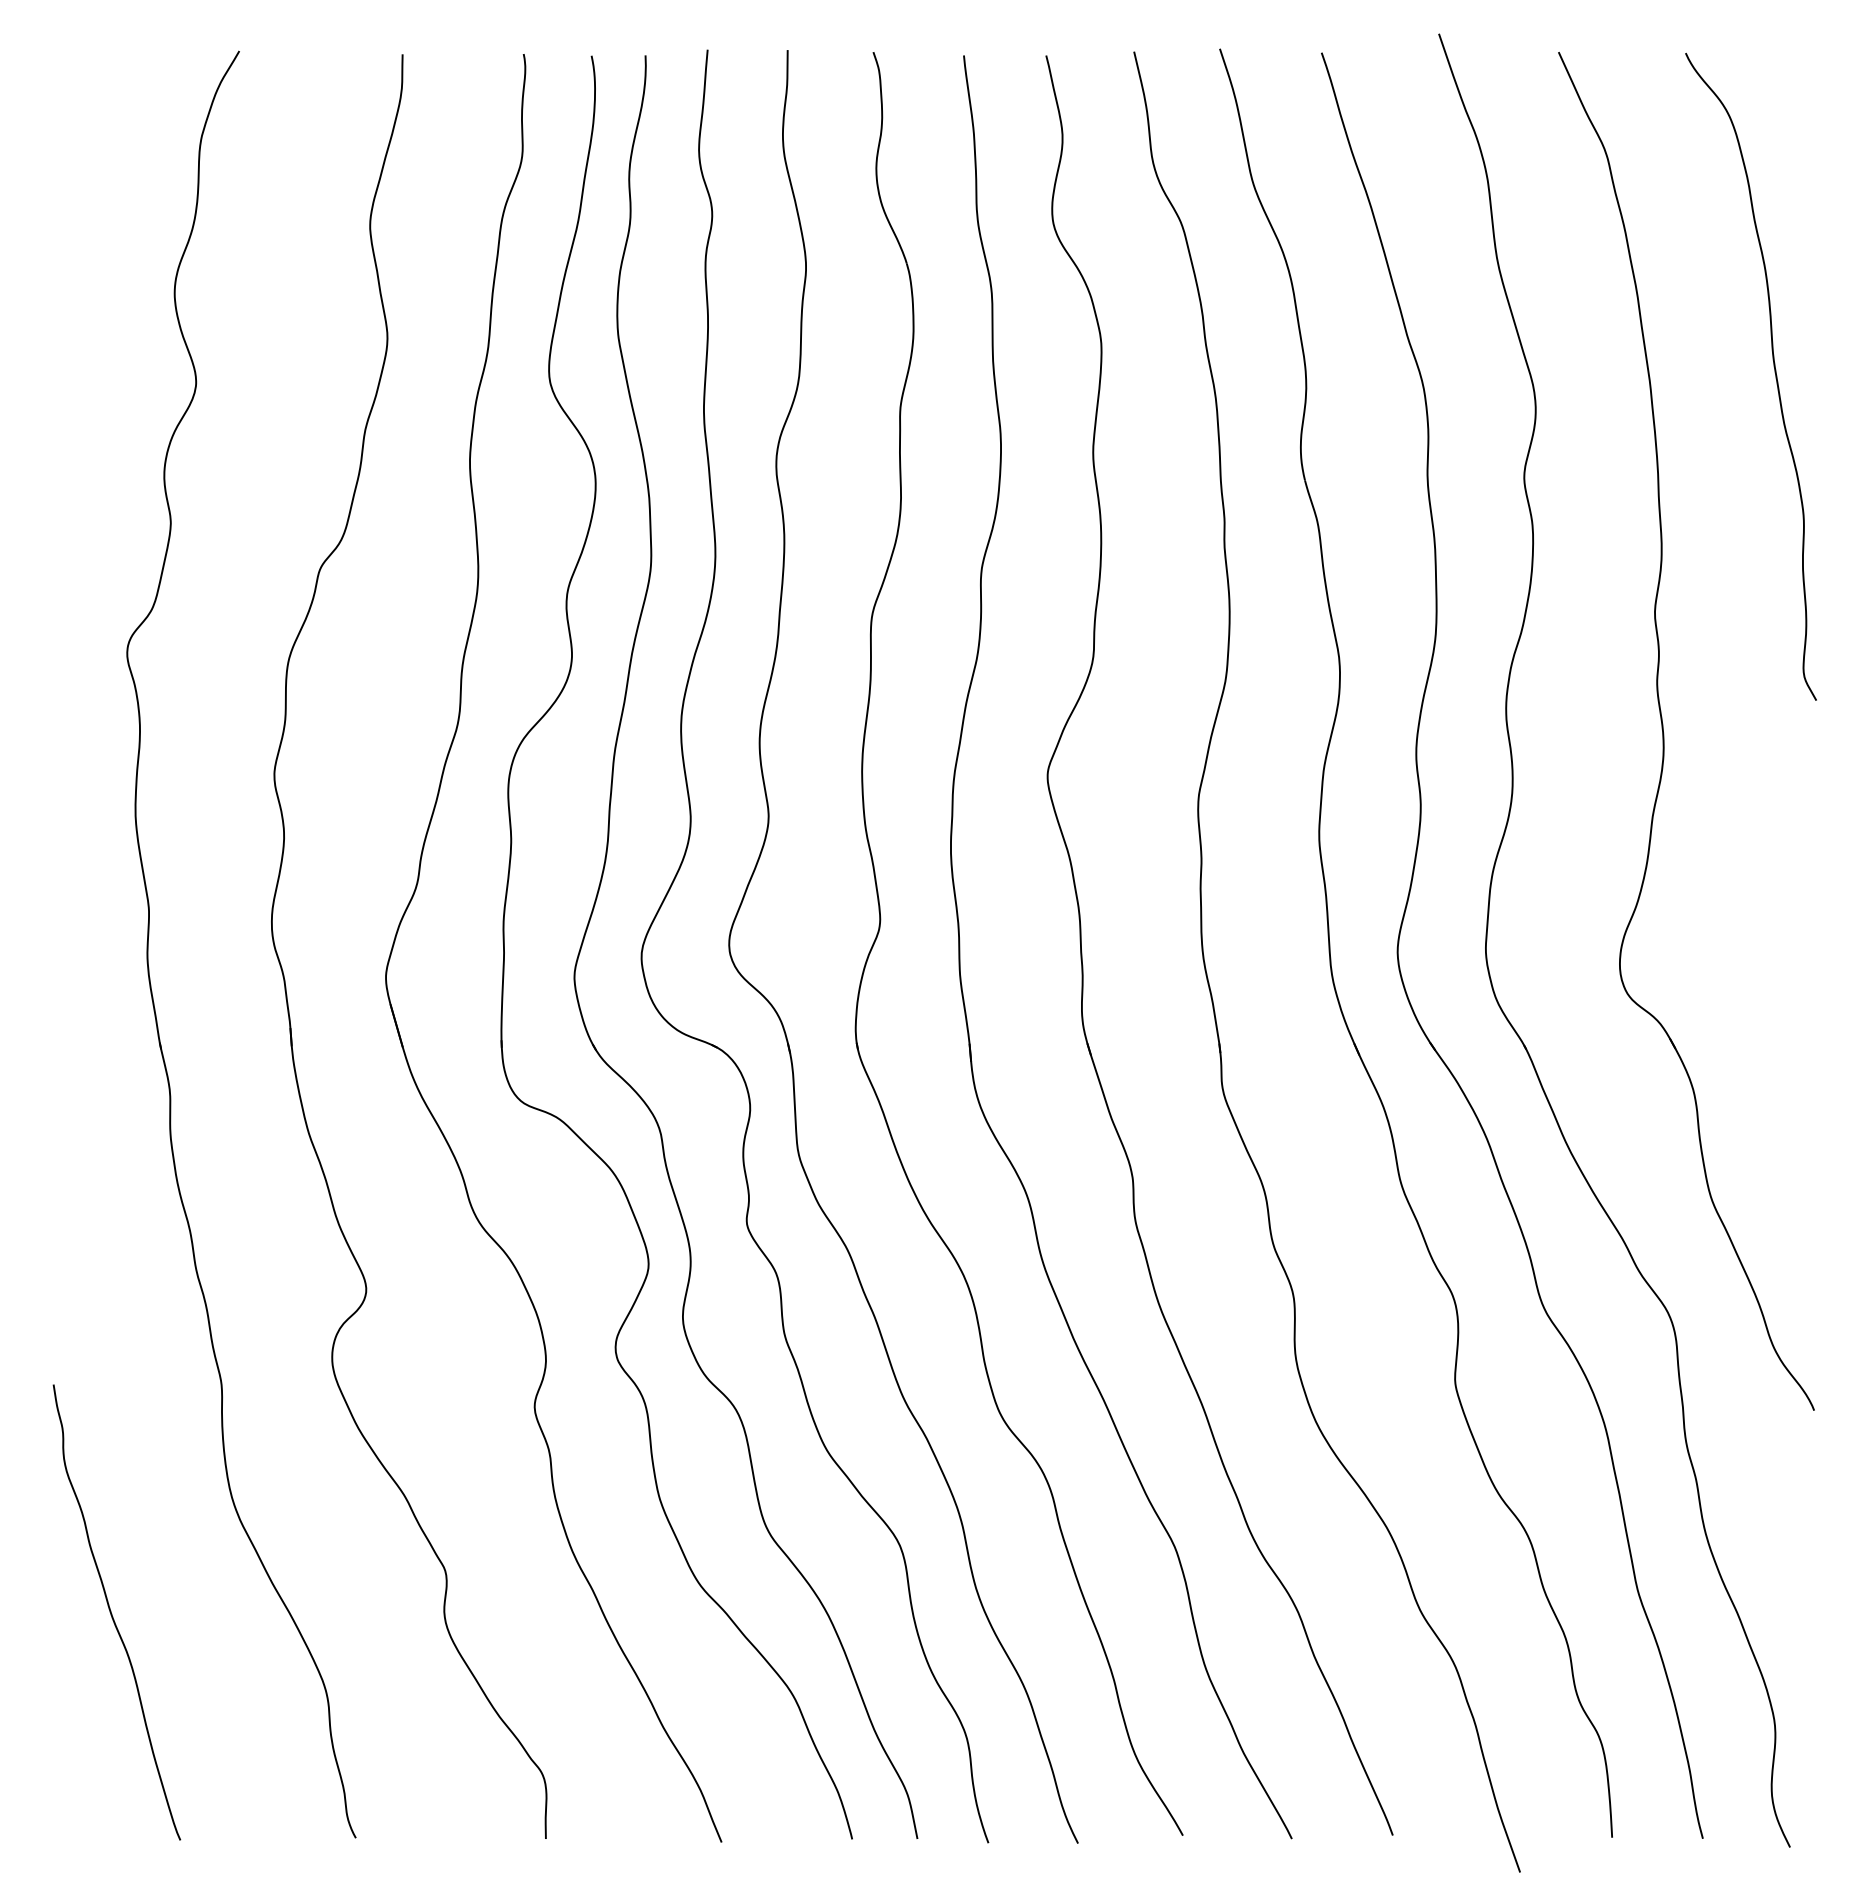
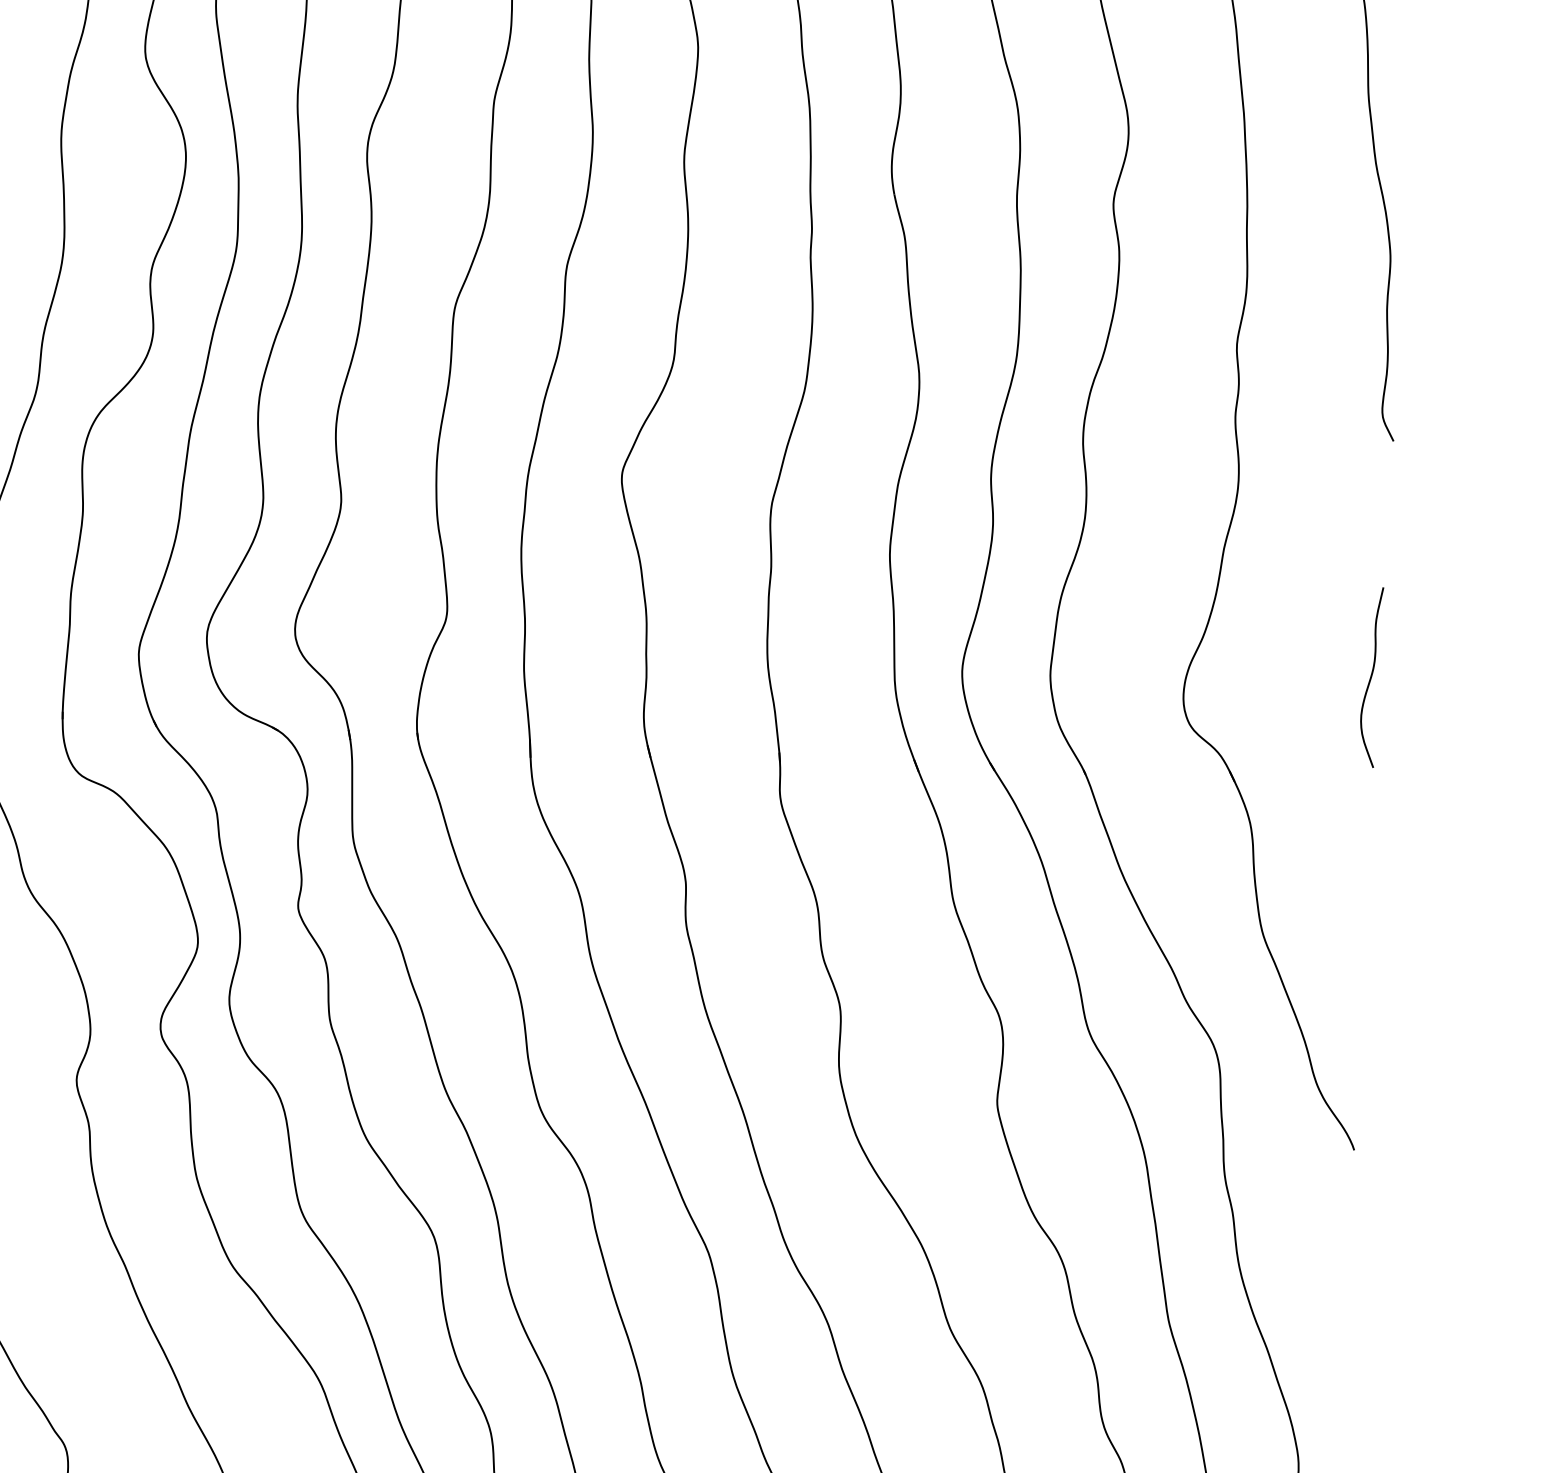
curve: (1805, 936) -> (1370, 676), added

